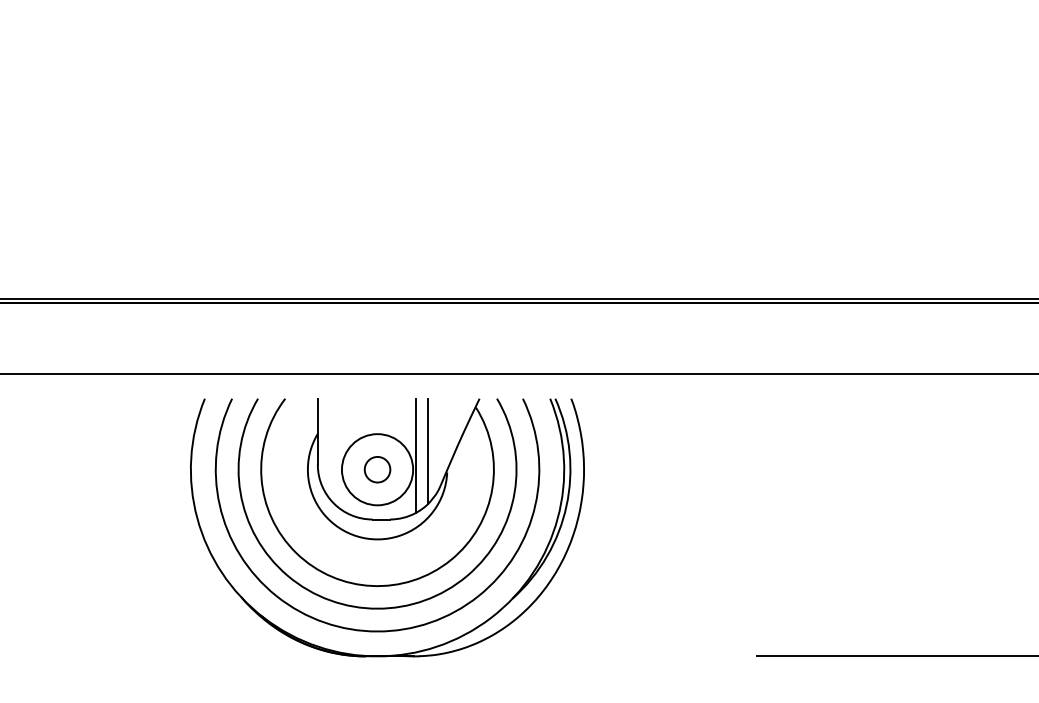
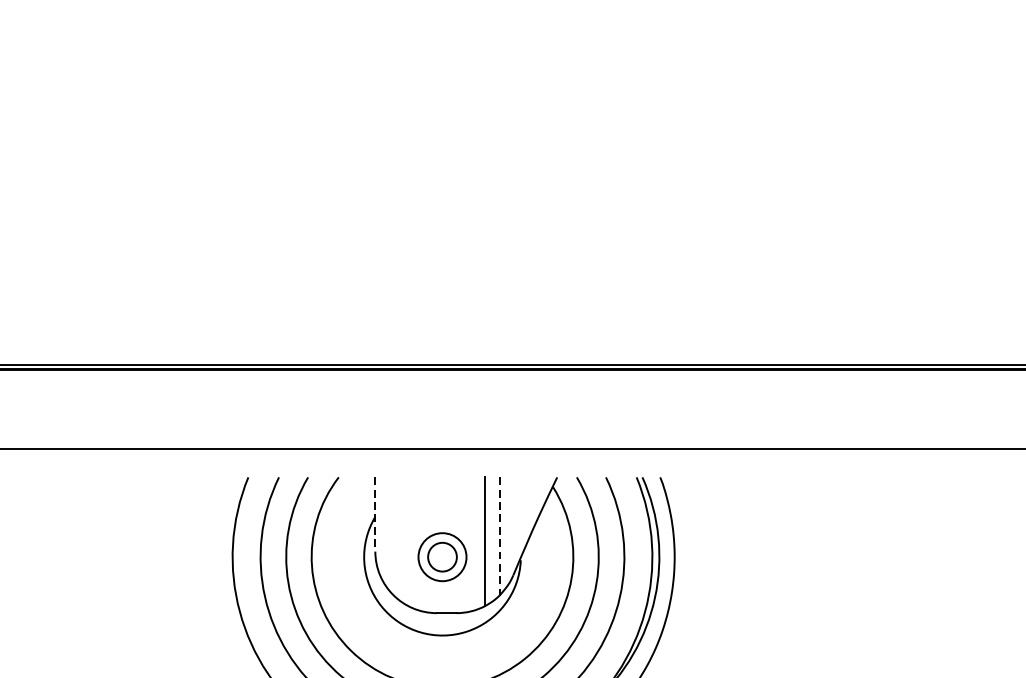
line: (317, 432) -> (374, 515), solid -> dashed
line: (428, 451) -> (499, 536), solid -> dashed
circle: (377, 469) -> (442, 556), size x0.6

